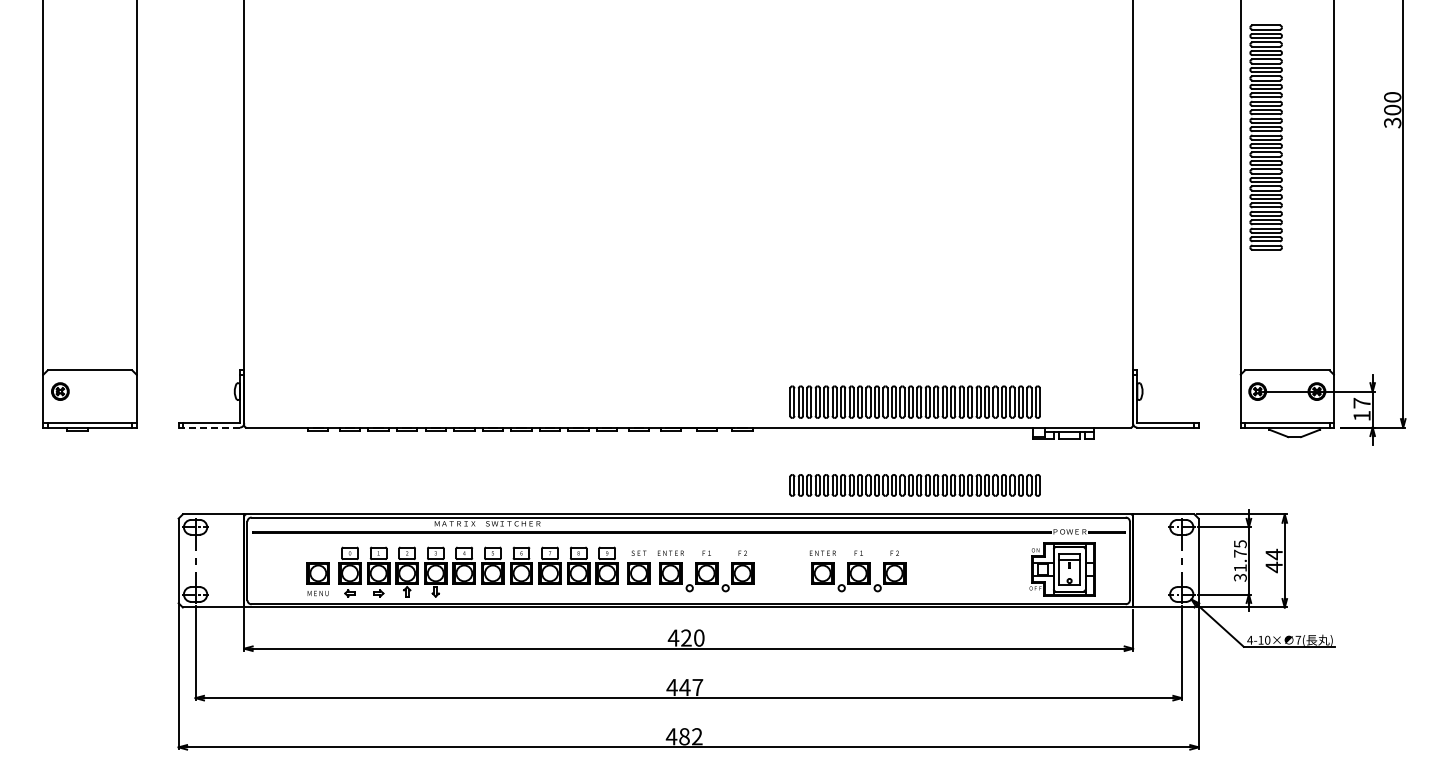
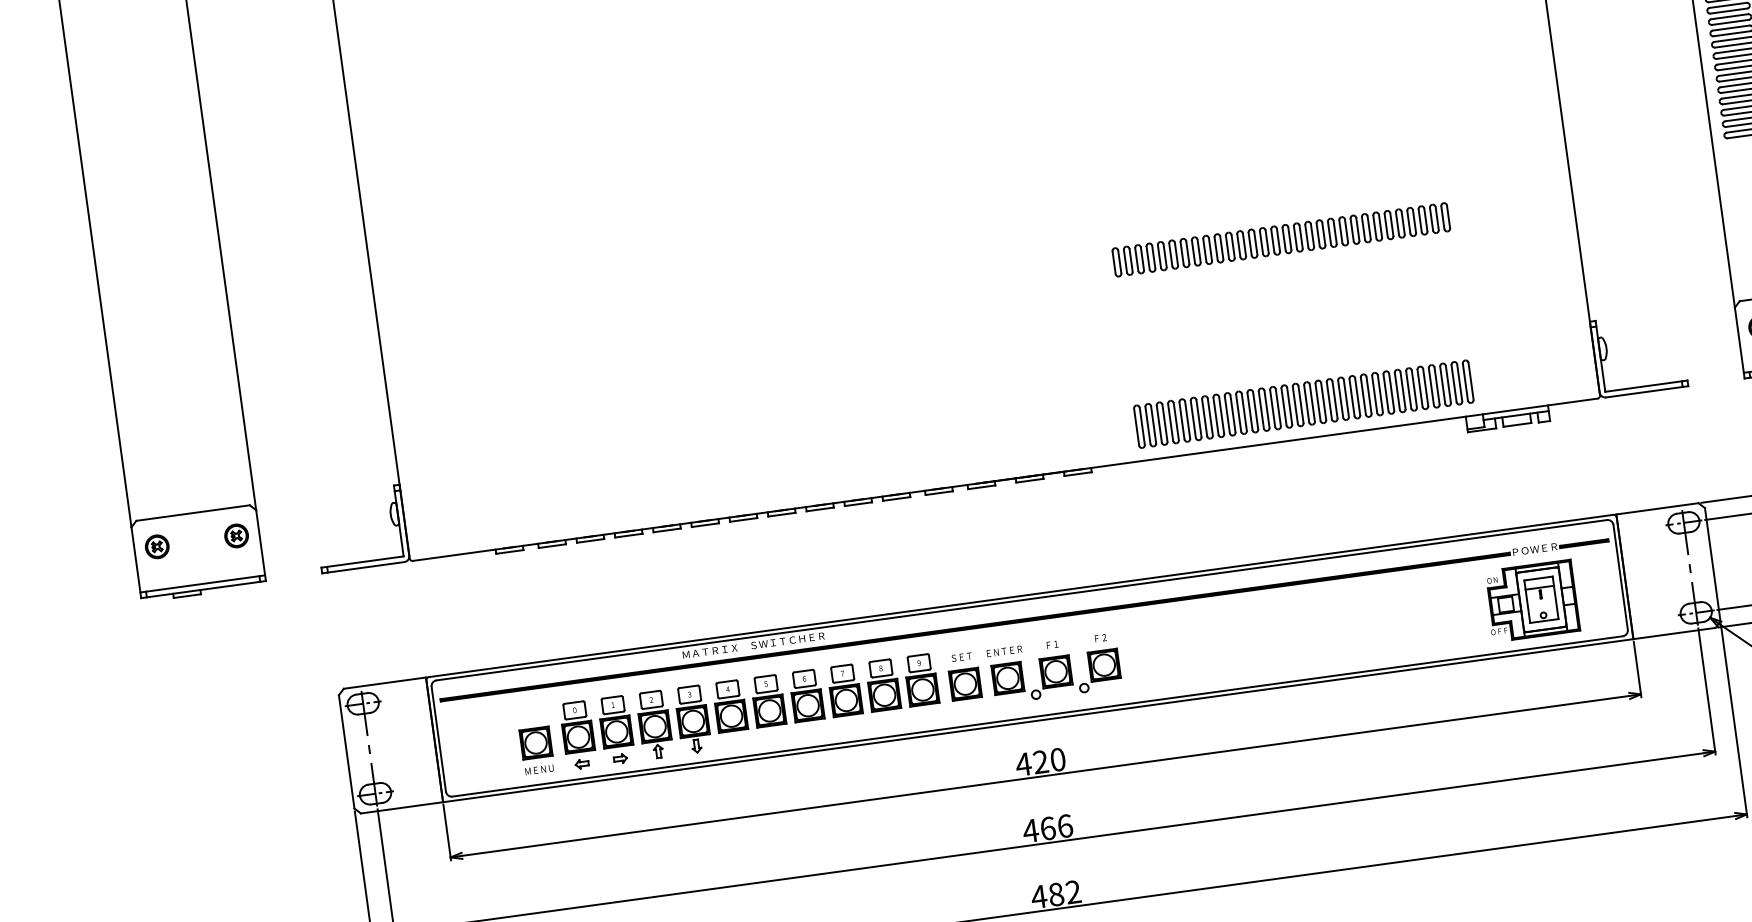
part: (119, 391) -> (236, 535), added
line: (209, 427) -> (363, 567), dashed -> solid
part: (914, 485) -> (1280, 240), moved
part: (857, 571) -> (1257, 641), removed
text: (691, 687) -> (1056, 827), 447 -> 466

